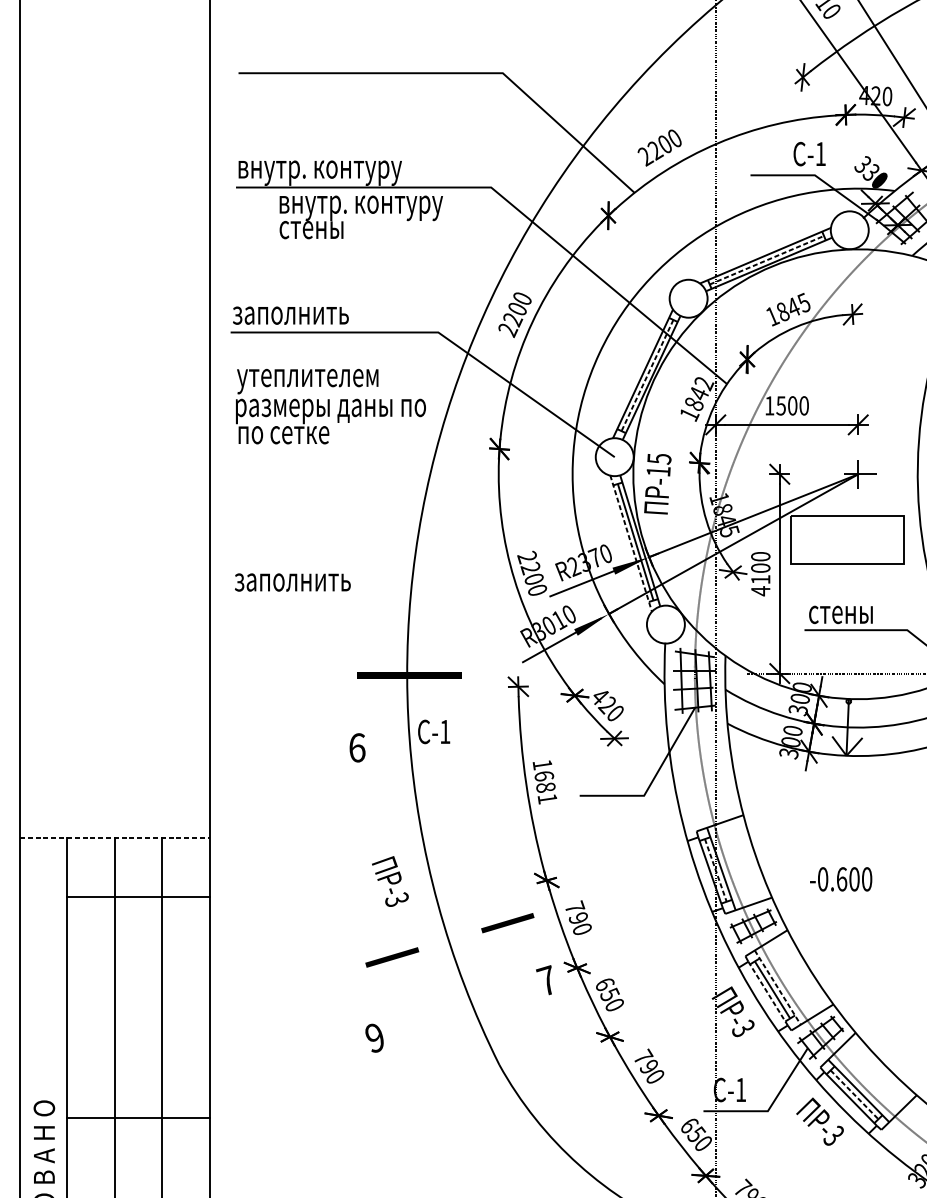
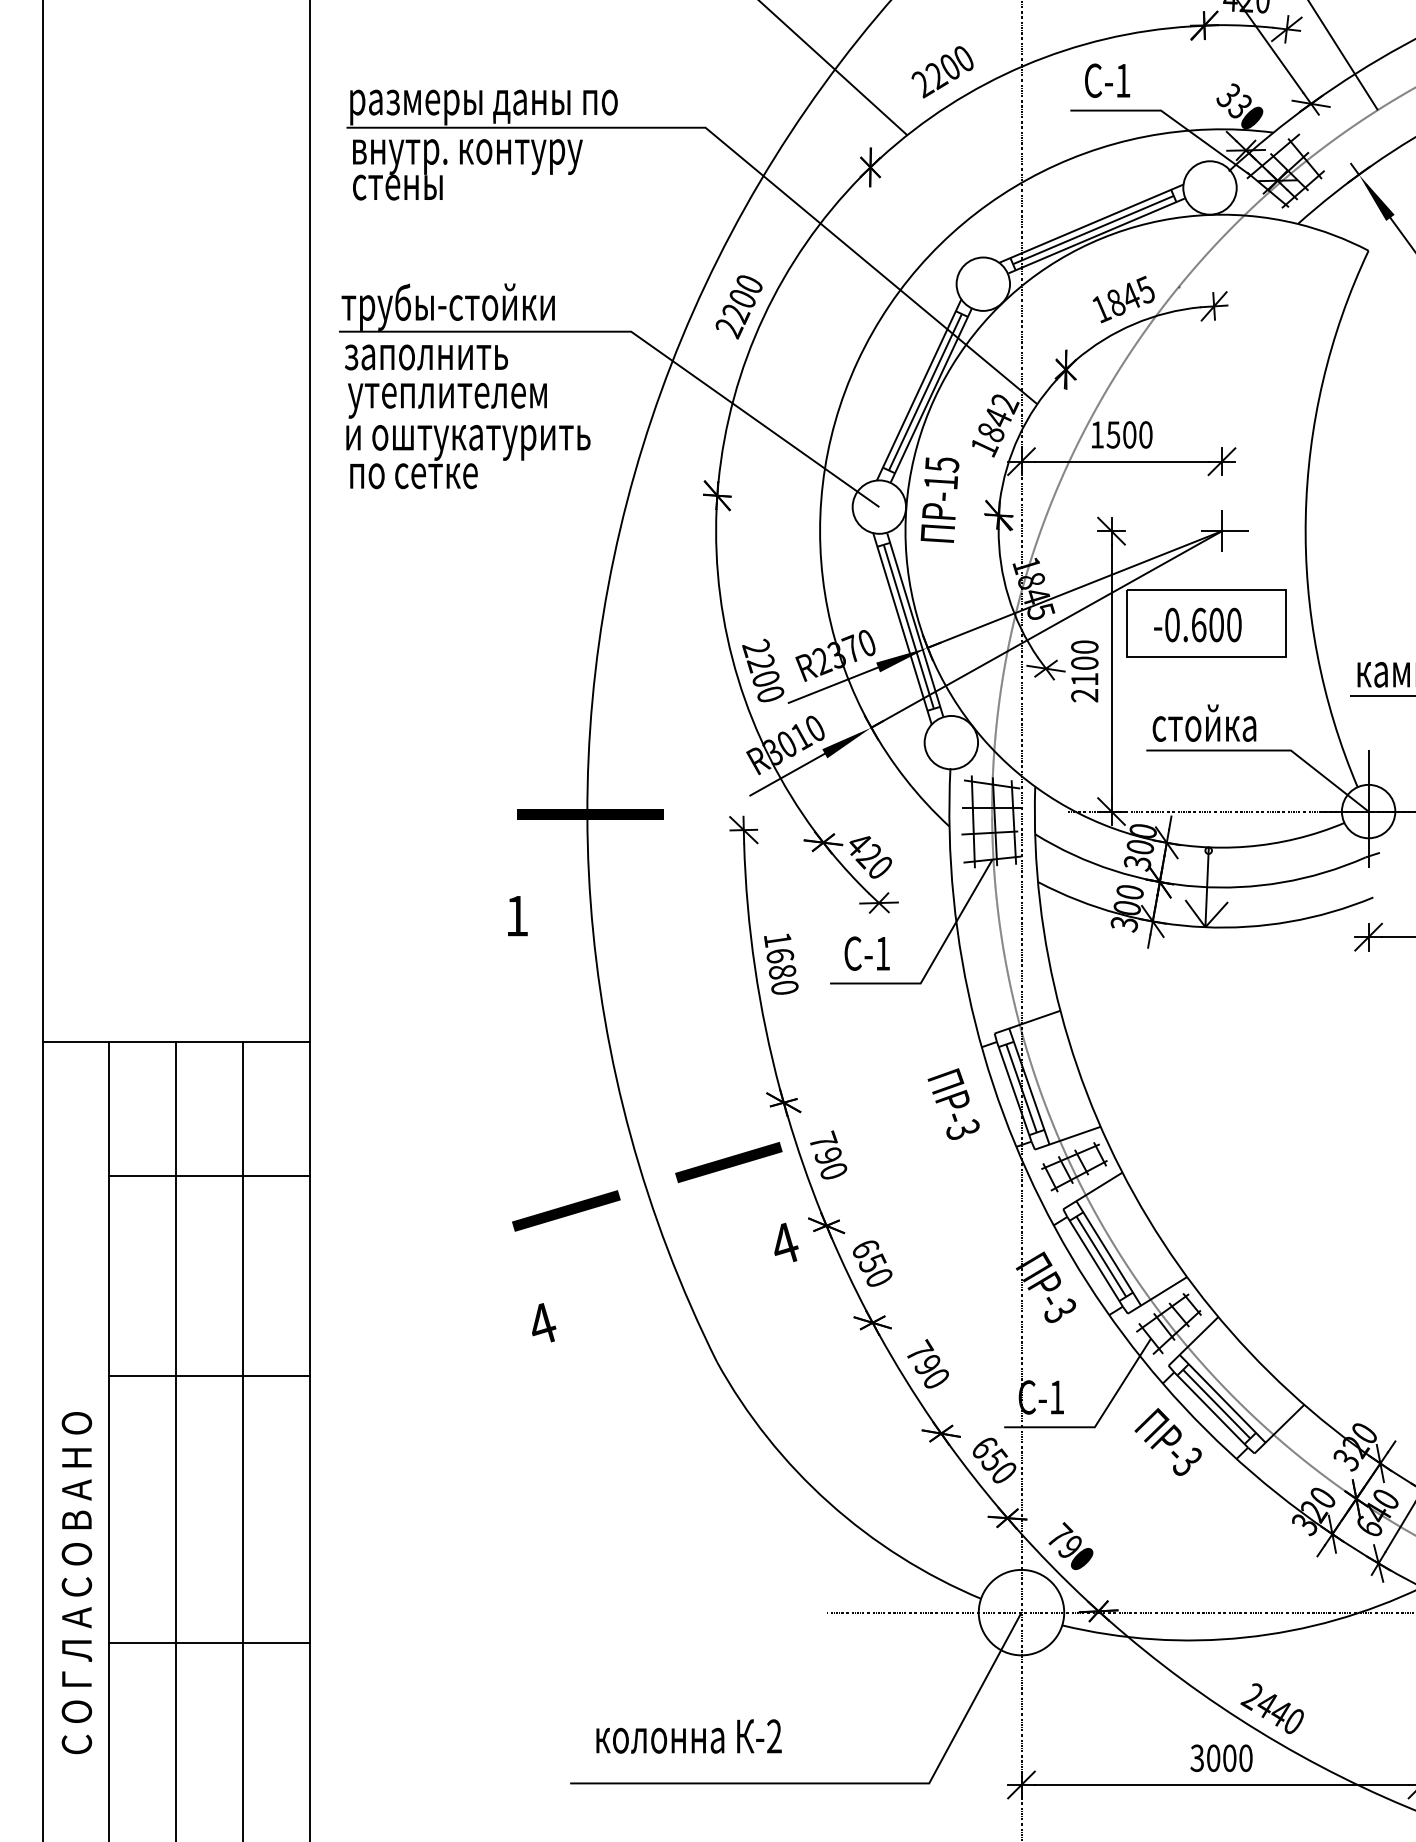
text: (809, 153) -> (1107, 80), moved
text: (333, 173) -> (483, 107), внутр. контуру -> размеры даны по
text: (361, 217) -> (467, 169), moved
line: (766, 259) -> (1093, 229), dashed -> solid
text: (307, 314) -> (447, 306), заполнить -> трубы-стойки
line: (647, 375) -> (925, 392), dashed -> solid
text: (330, 411) -> (479, 442), размеры даны по -> и оштукатурить
text: (657, 483) -> (939, 499), moved
line: (631, 543) -> (902, 628), dashed -> solid
text: (292, 582) -> (426, 357), moved
text: (760, 591) -> (1084, 695), 4100 -> 2100
text: (858, 610) -> (1222, 722), стены -> стойка
text: (433, 731) -> (866, 953), moved
text: (357, 747) -> (517, 915), 6 -> 1
text: (547, 798) -> (784, 987), 1681 -> 1680
line: (115, 837) -> (176, 1042), dashed -> solid
line: (715, 870) -> (1021, 1088), dashed -> solid
text: (840, 878) -> (1197, 624), moved
text: (390, 881) -> (953, 1103), moved
line: (138, 896) -> (209, 1175), moved
part: (507, 923) -> (728, 1162), size x1.43
part: (392, 957) -> (566, 1210), size x1.43
text: (546, 979) -> (783, 1242), 7 -> 4
line: (777, 987) -> (1108, 1253), dashed -> solid
line: (768, 993) -> (1095, 1261), dashed -> solid
text: (375, 1038) -> (542, 1324), 9 -> 4
line: (855, 1095) -> (1217, 1404), dashed -> solid
line: (138, 1117) -> (209, 1376), moved

